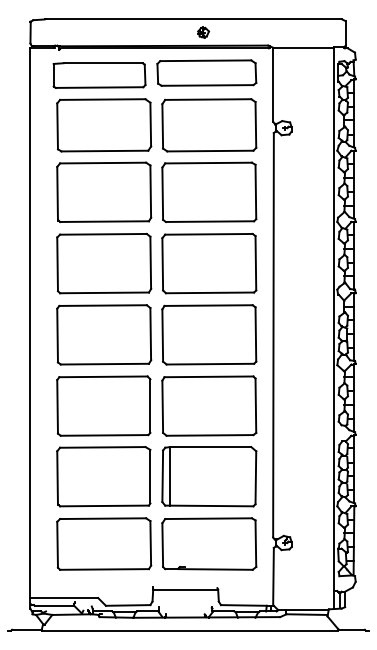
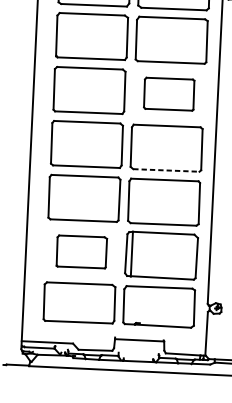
part: (209, 263) -> (169, 94), size x0.7
line: (210, 364) -> (166, 170), solid -> dashed
part: (103, 476) -> (81, 251), size x0.7

